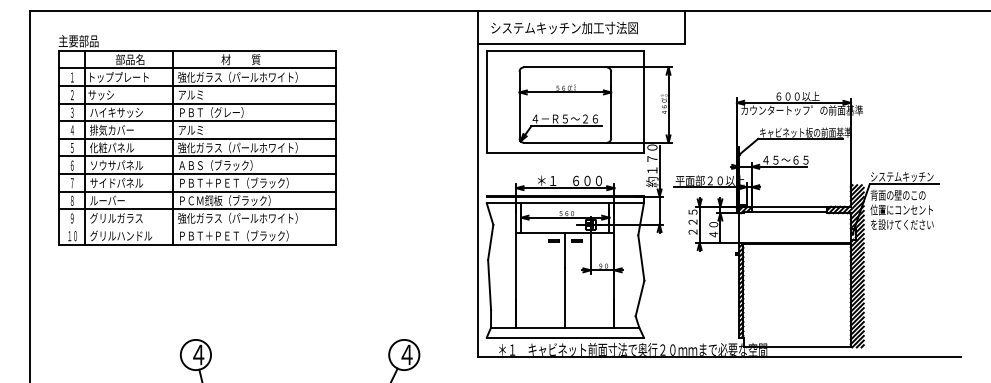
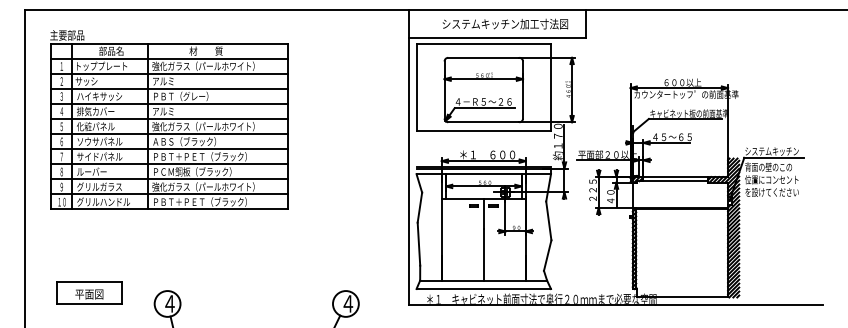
text: (564, 27) -> (505, 23), moved
line: (197, 226) -> (168, 193), added
part: (104, 342) -> (89, 293), added

